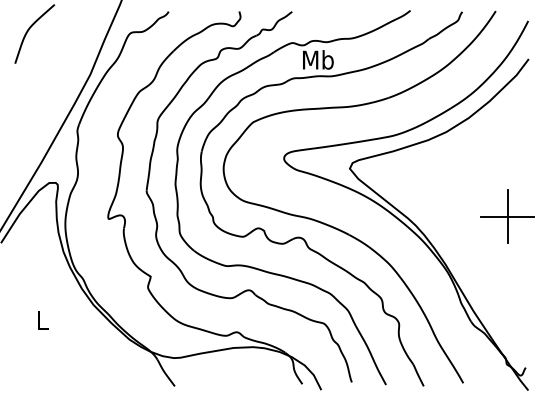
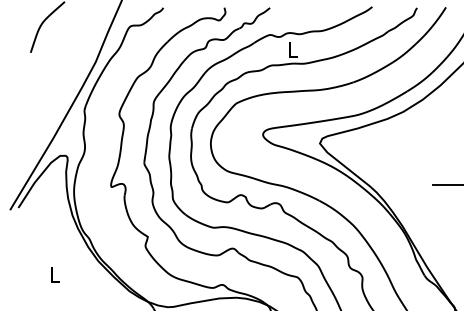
text: (318, 59) -> (292, 49), Mb -> L
line: (507, 216) -> (456, 184), removed

